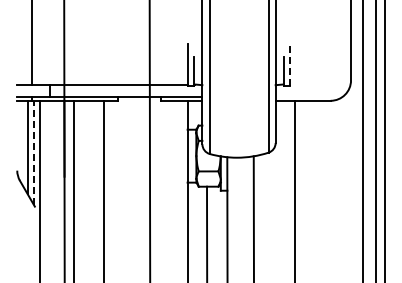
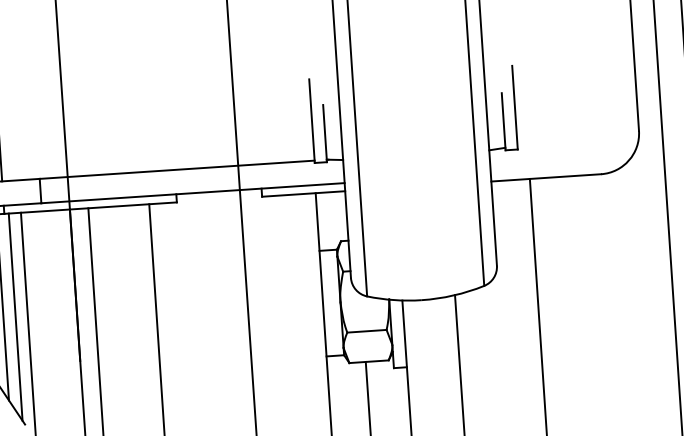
line: (289, 64) -> (514, 107), dashed -> solid
line: (33, 152) -> (15, 316), dashed -> solid

